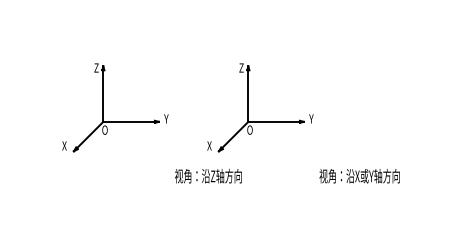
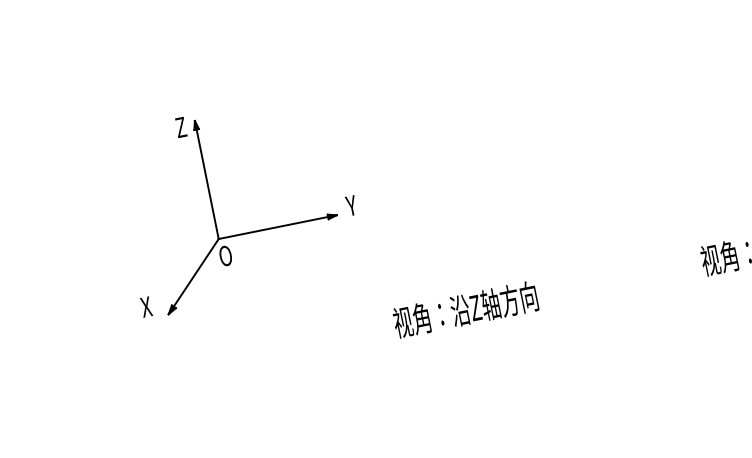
part: (248, 107) -> (521, 146), removed

